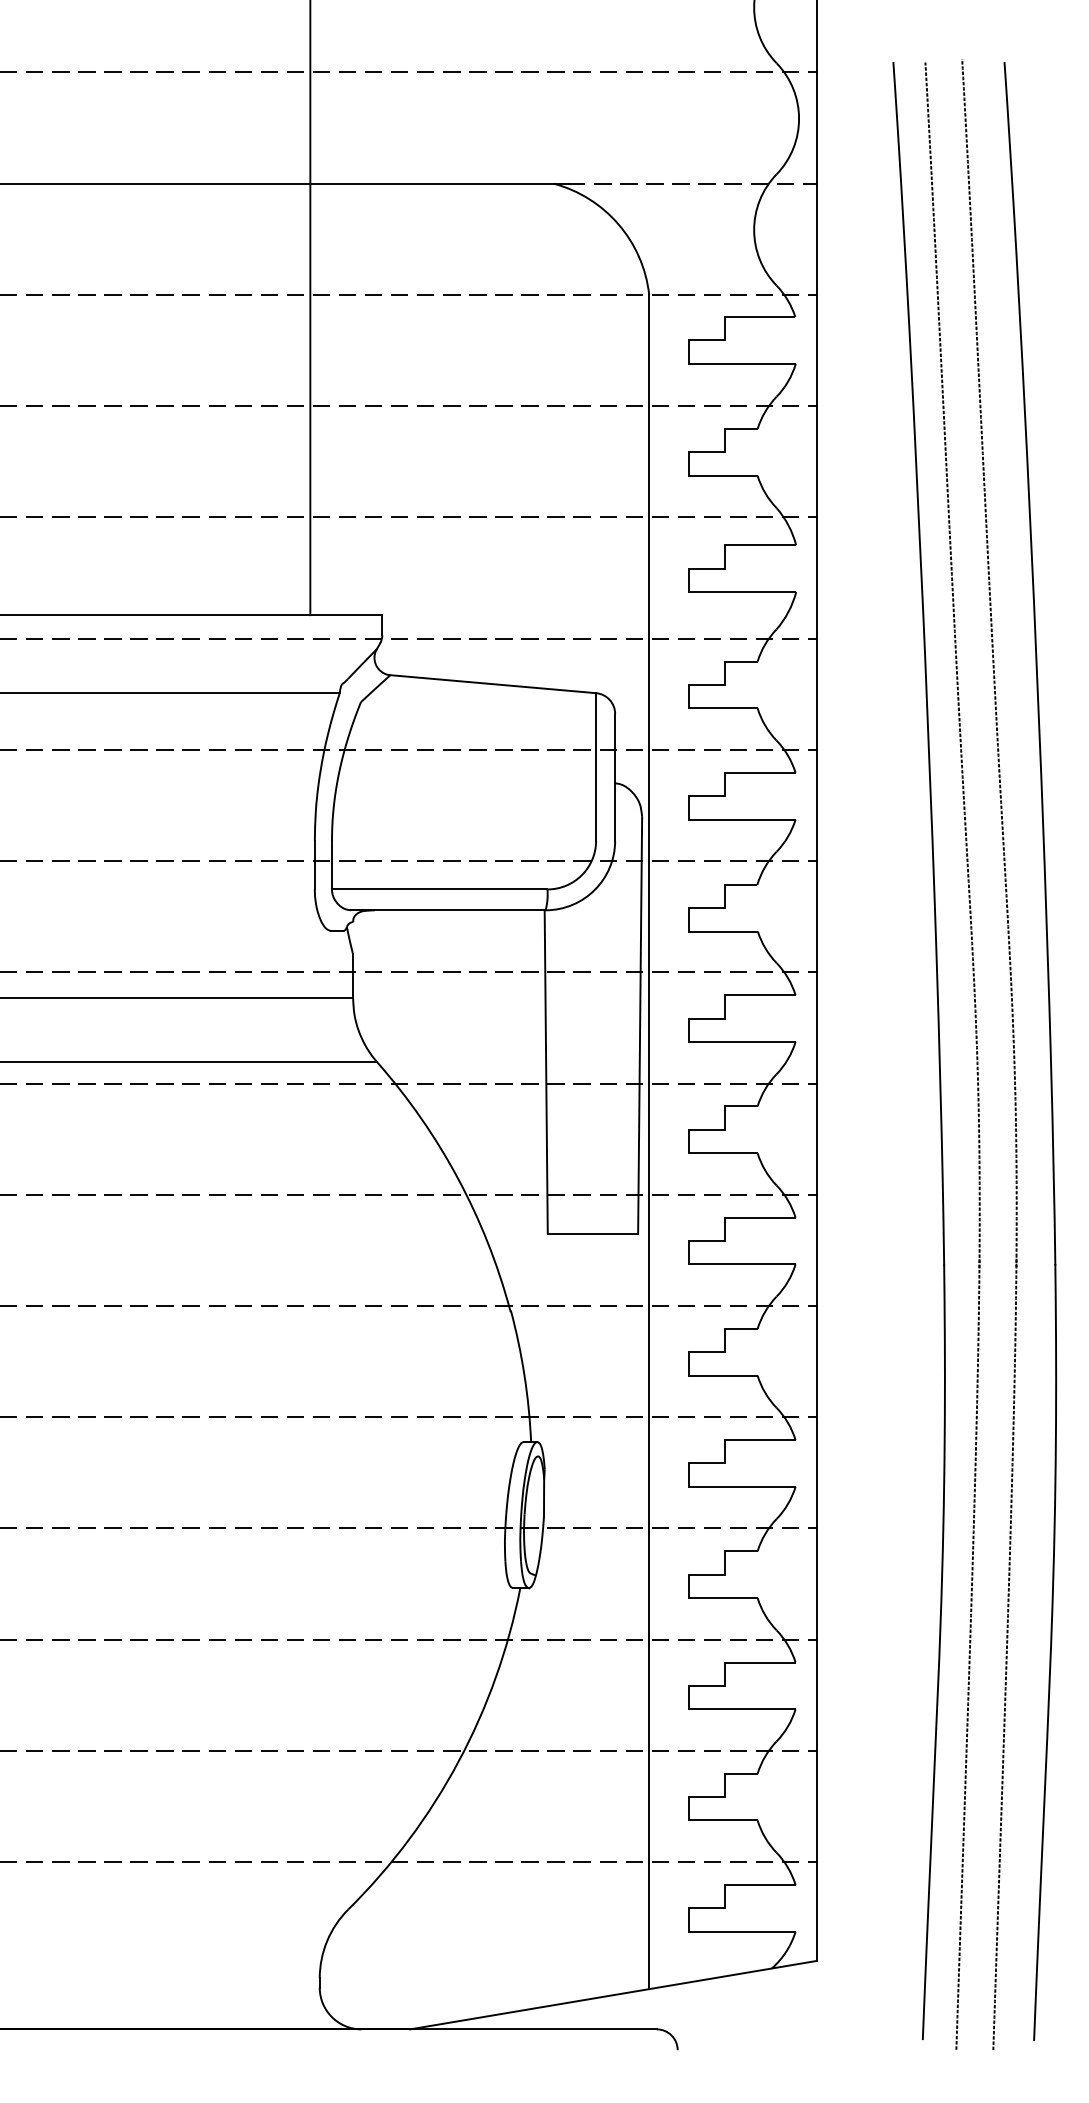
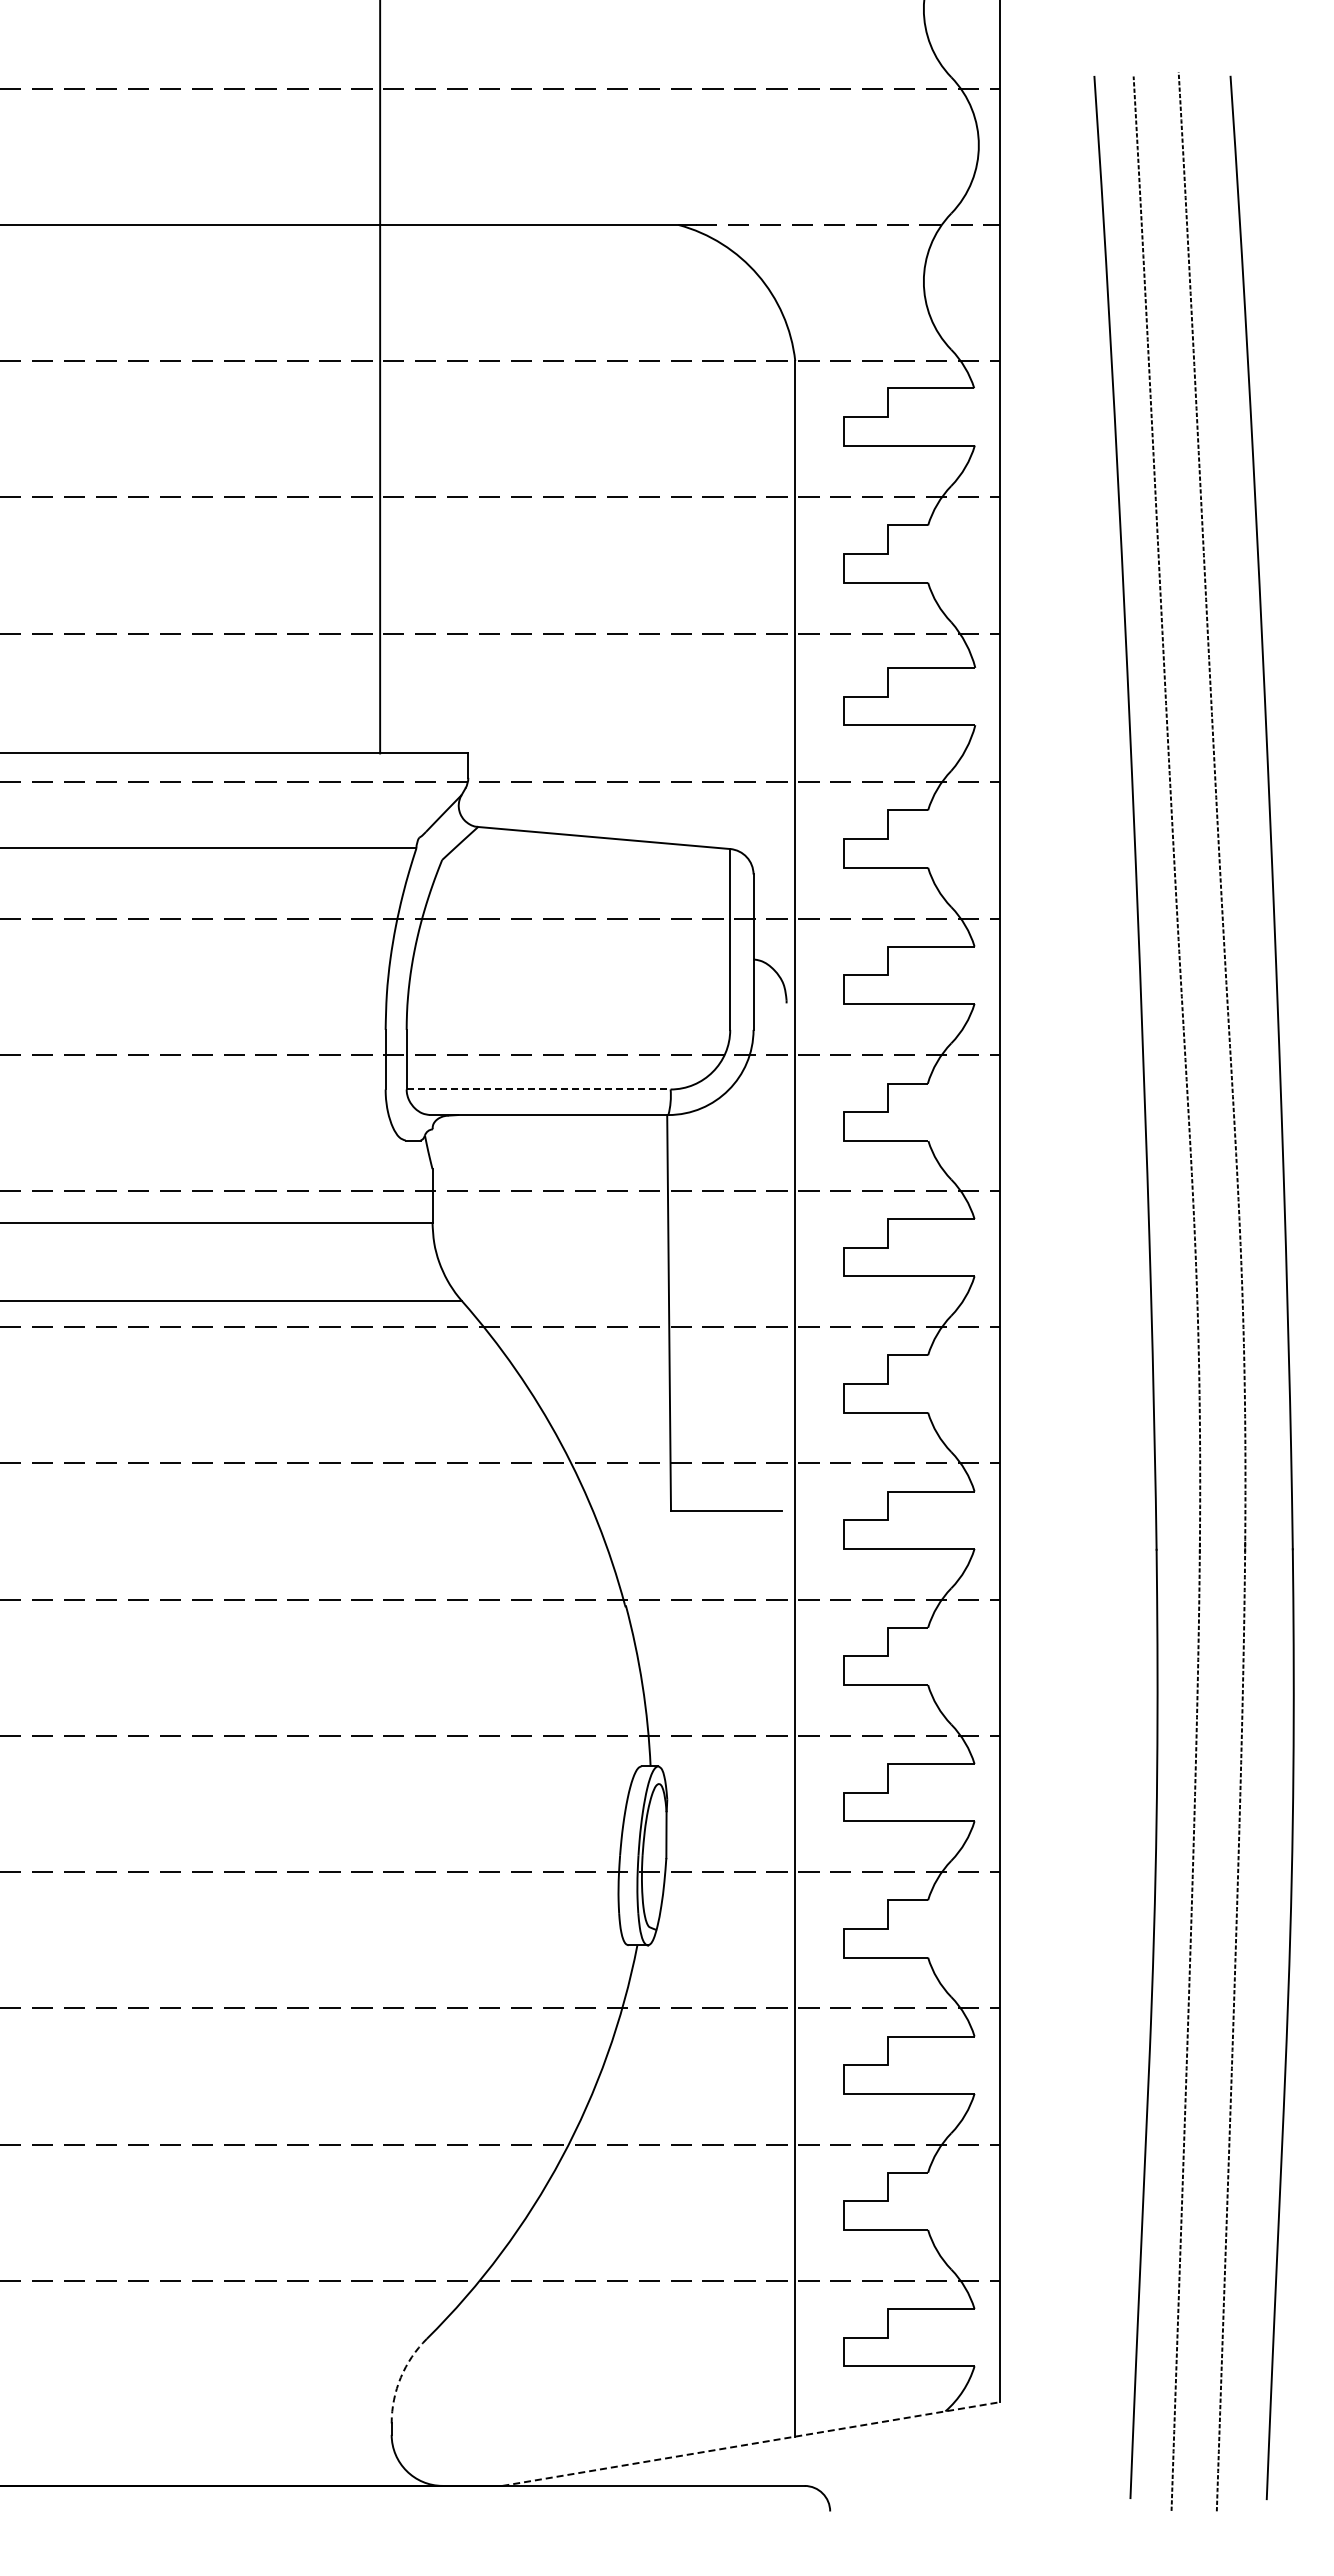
line: (439, 889) -> (538, 1089), solid -> dashed
line: (639, 1025) -> (783, 1256), removed
arc: (326, 1940) -> (400, 2377), solid -> dashed
line: (613, 1995) -> (751, 2444), solid -> dashed

